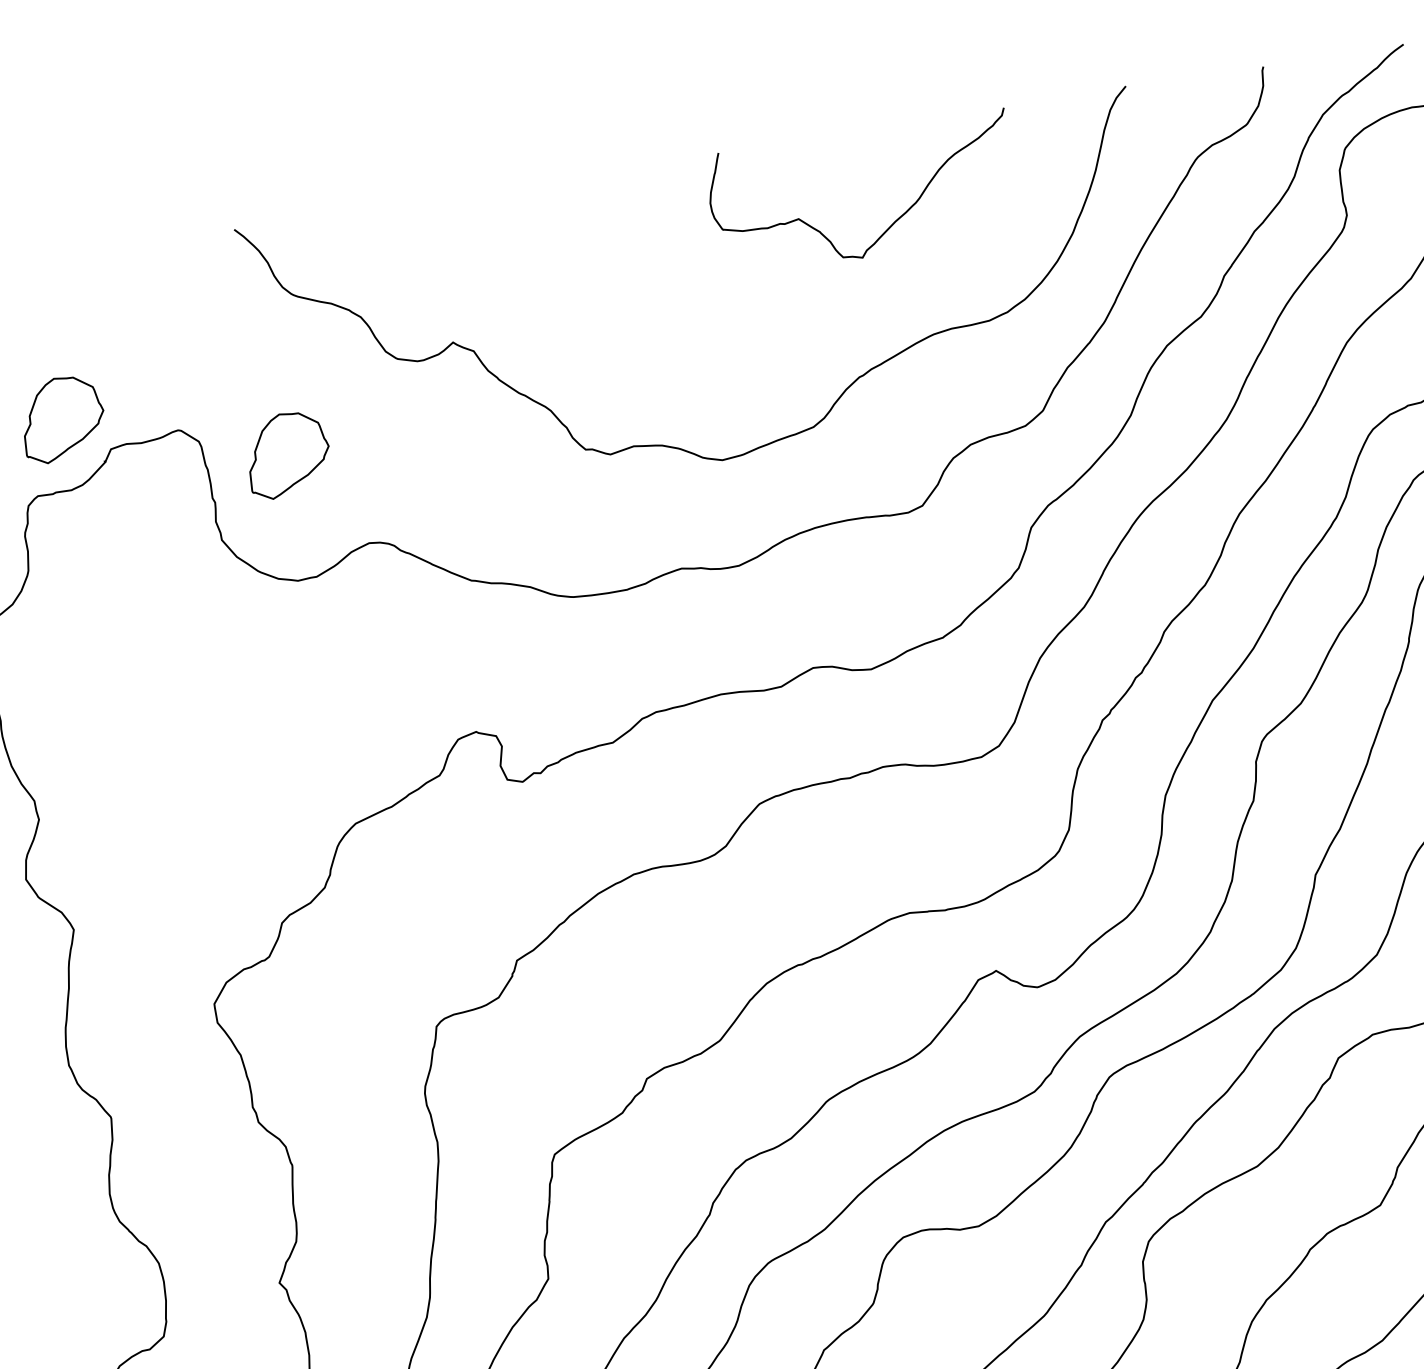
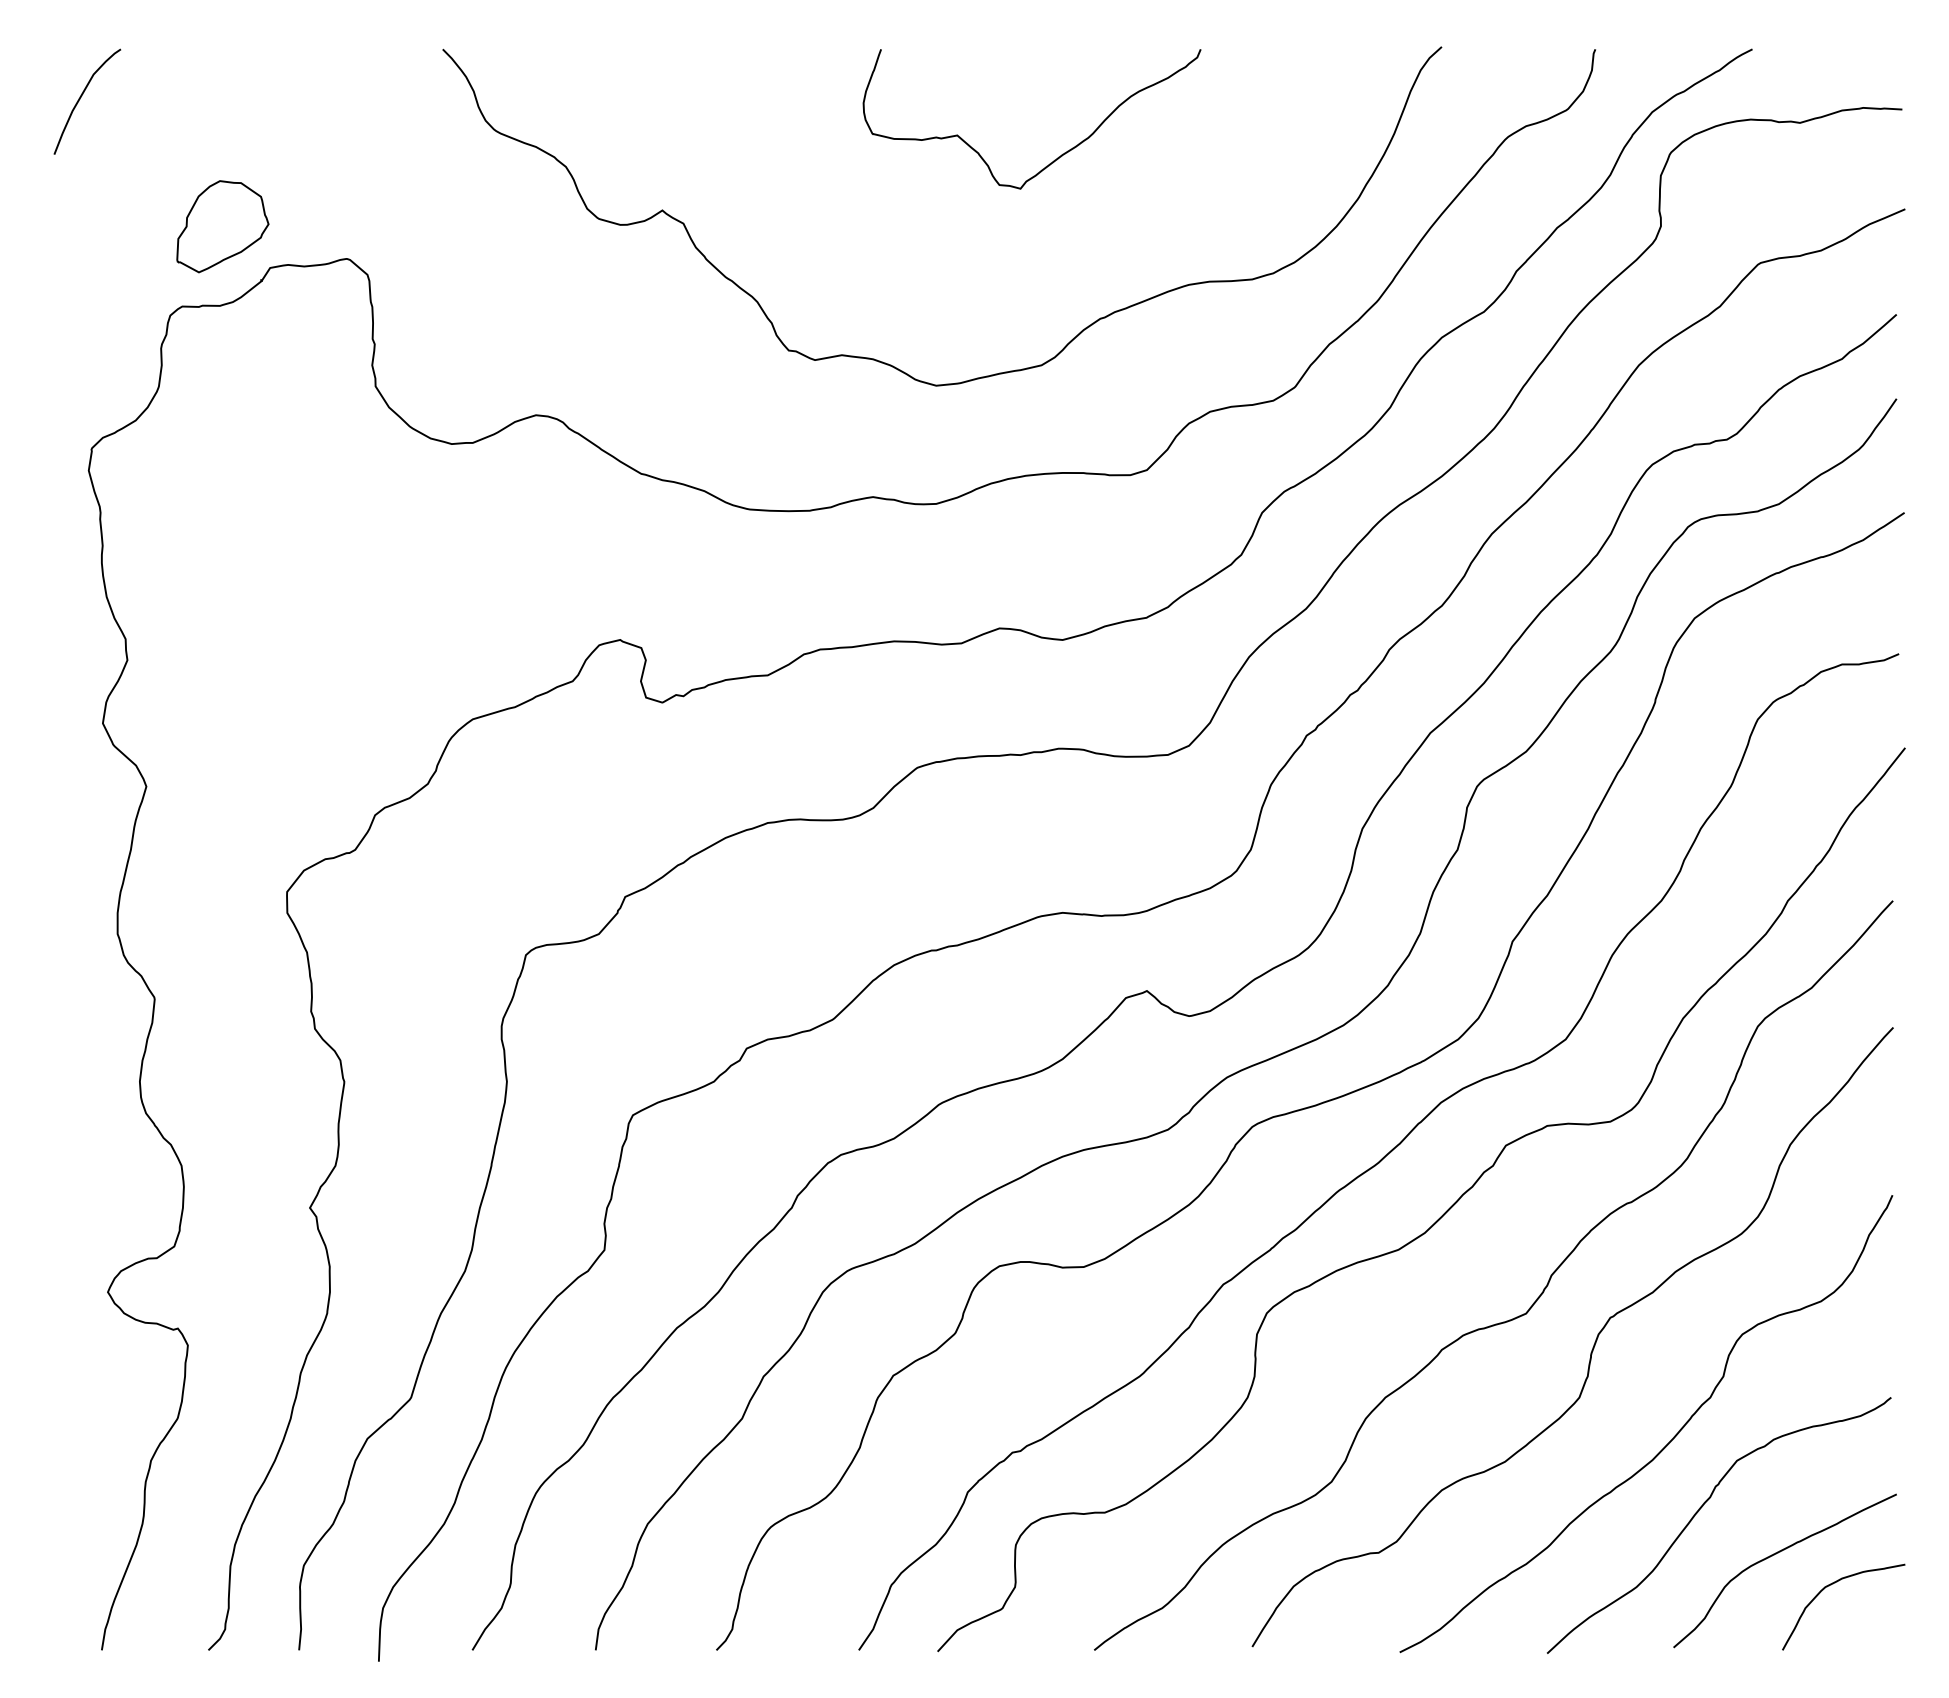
curve: (891, 223) -> (1058, 156), moved
part: (287, 454) -> (462, 304), removed

